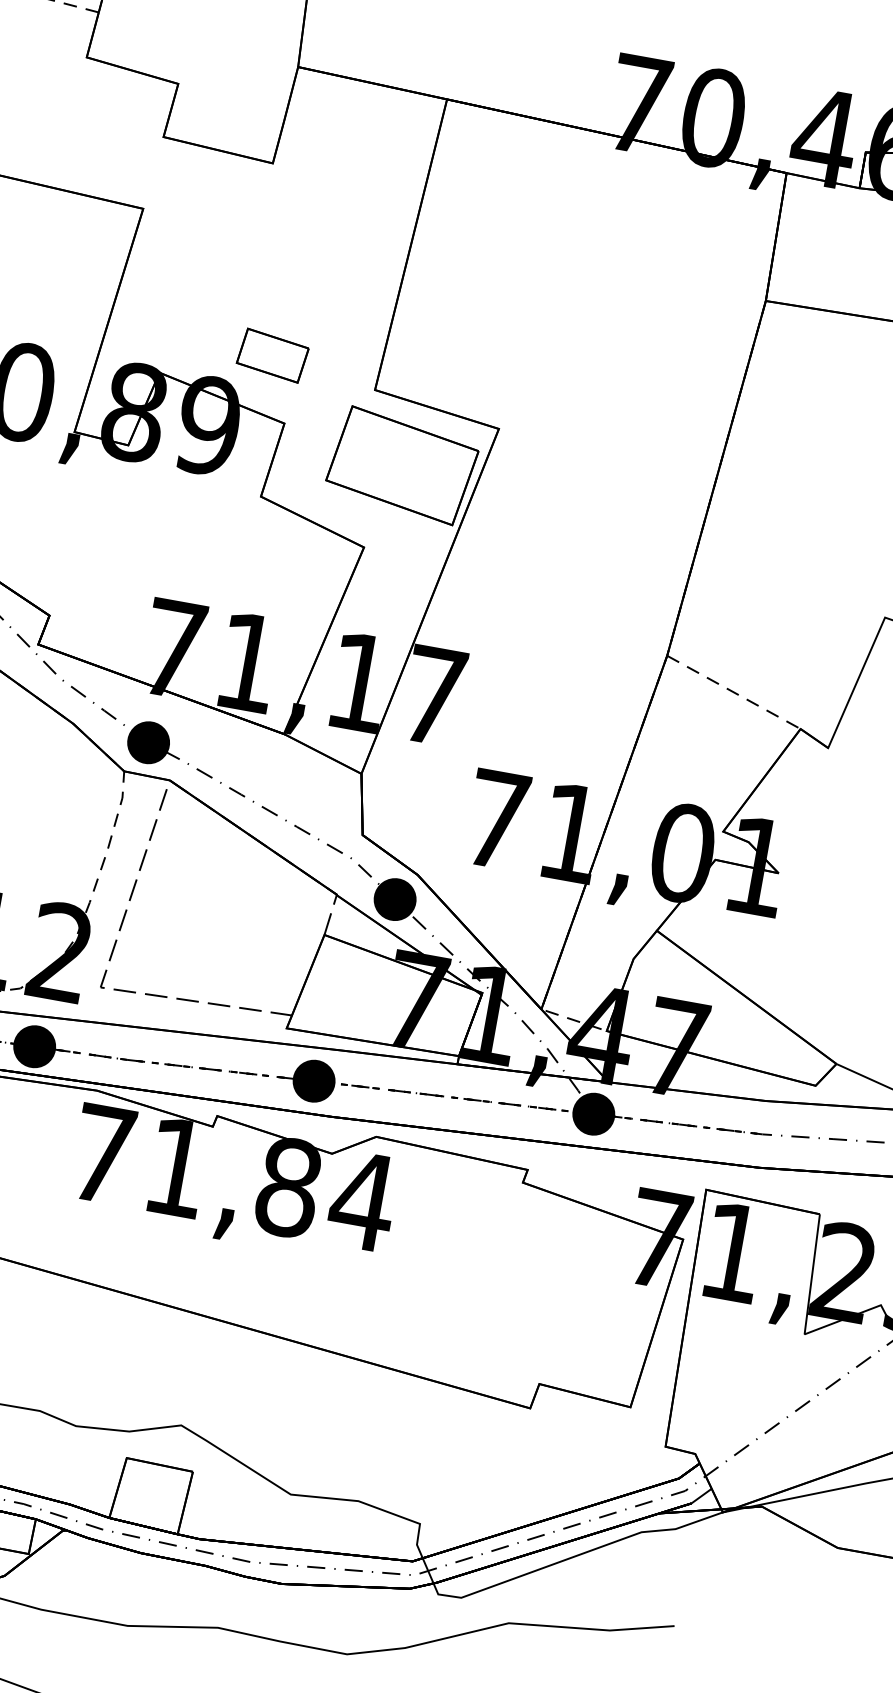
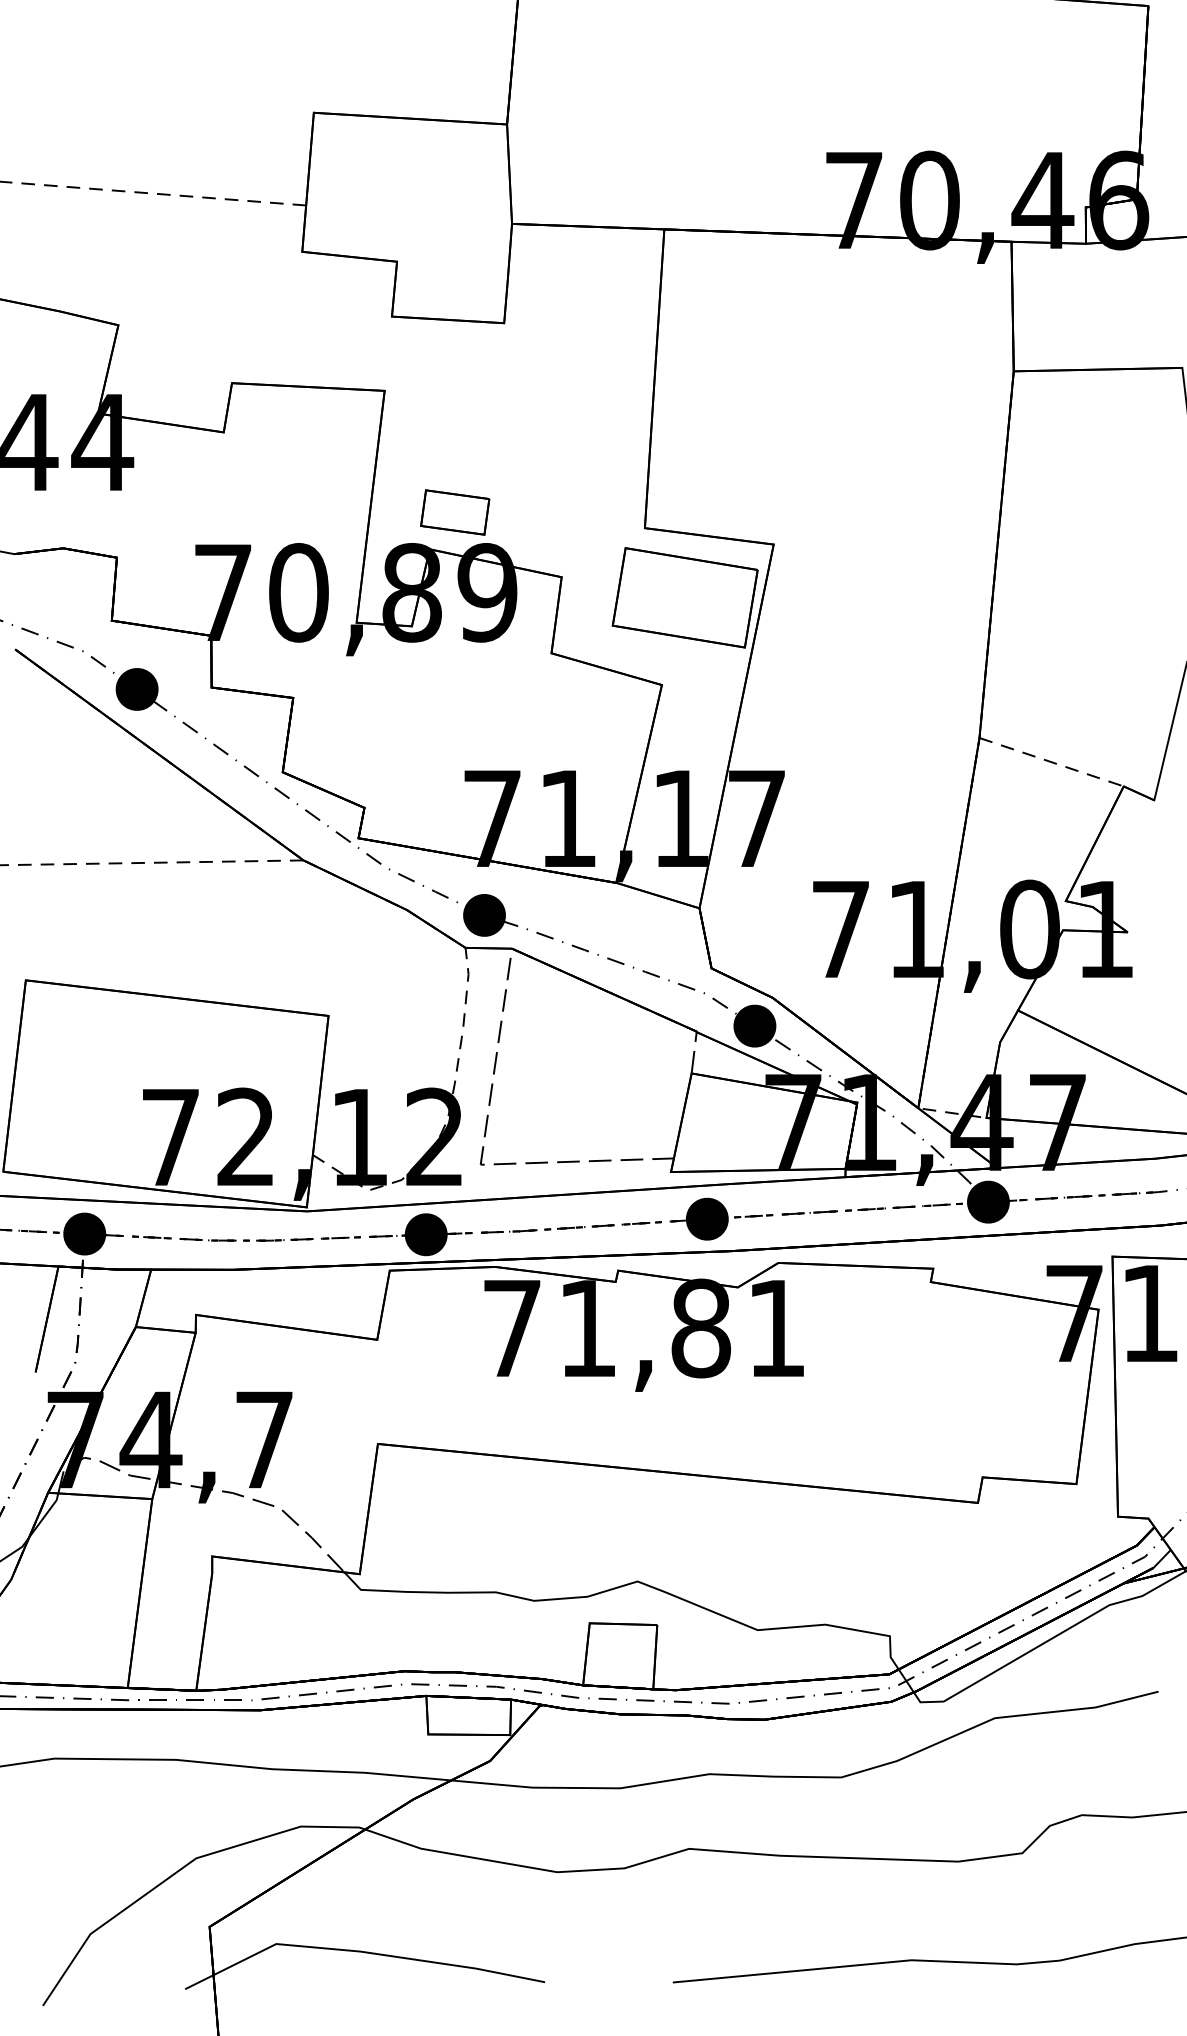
part: (273, 355) -> (455, 512), moved
text: (362, 1201) -> (776, 1328), 71,84 -> 71,81

